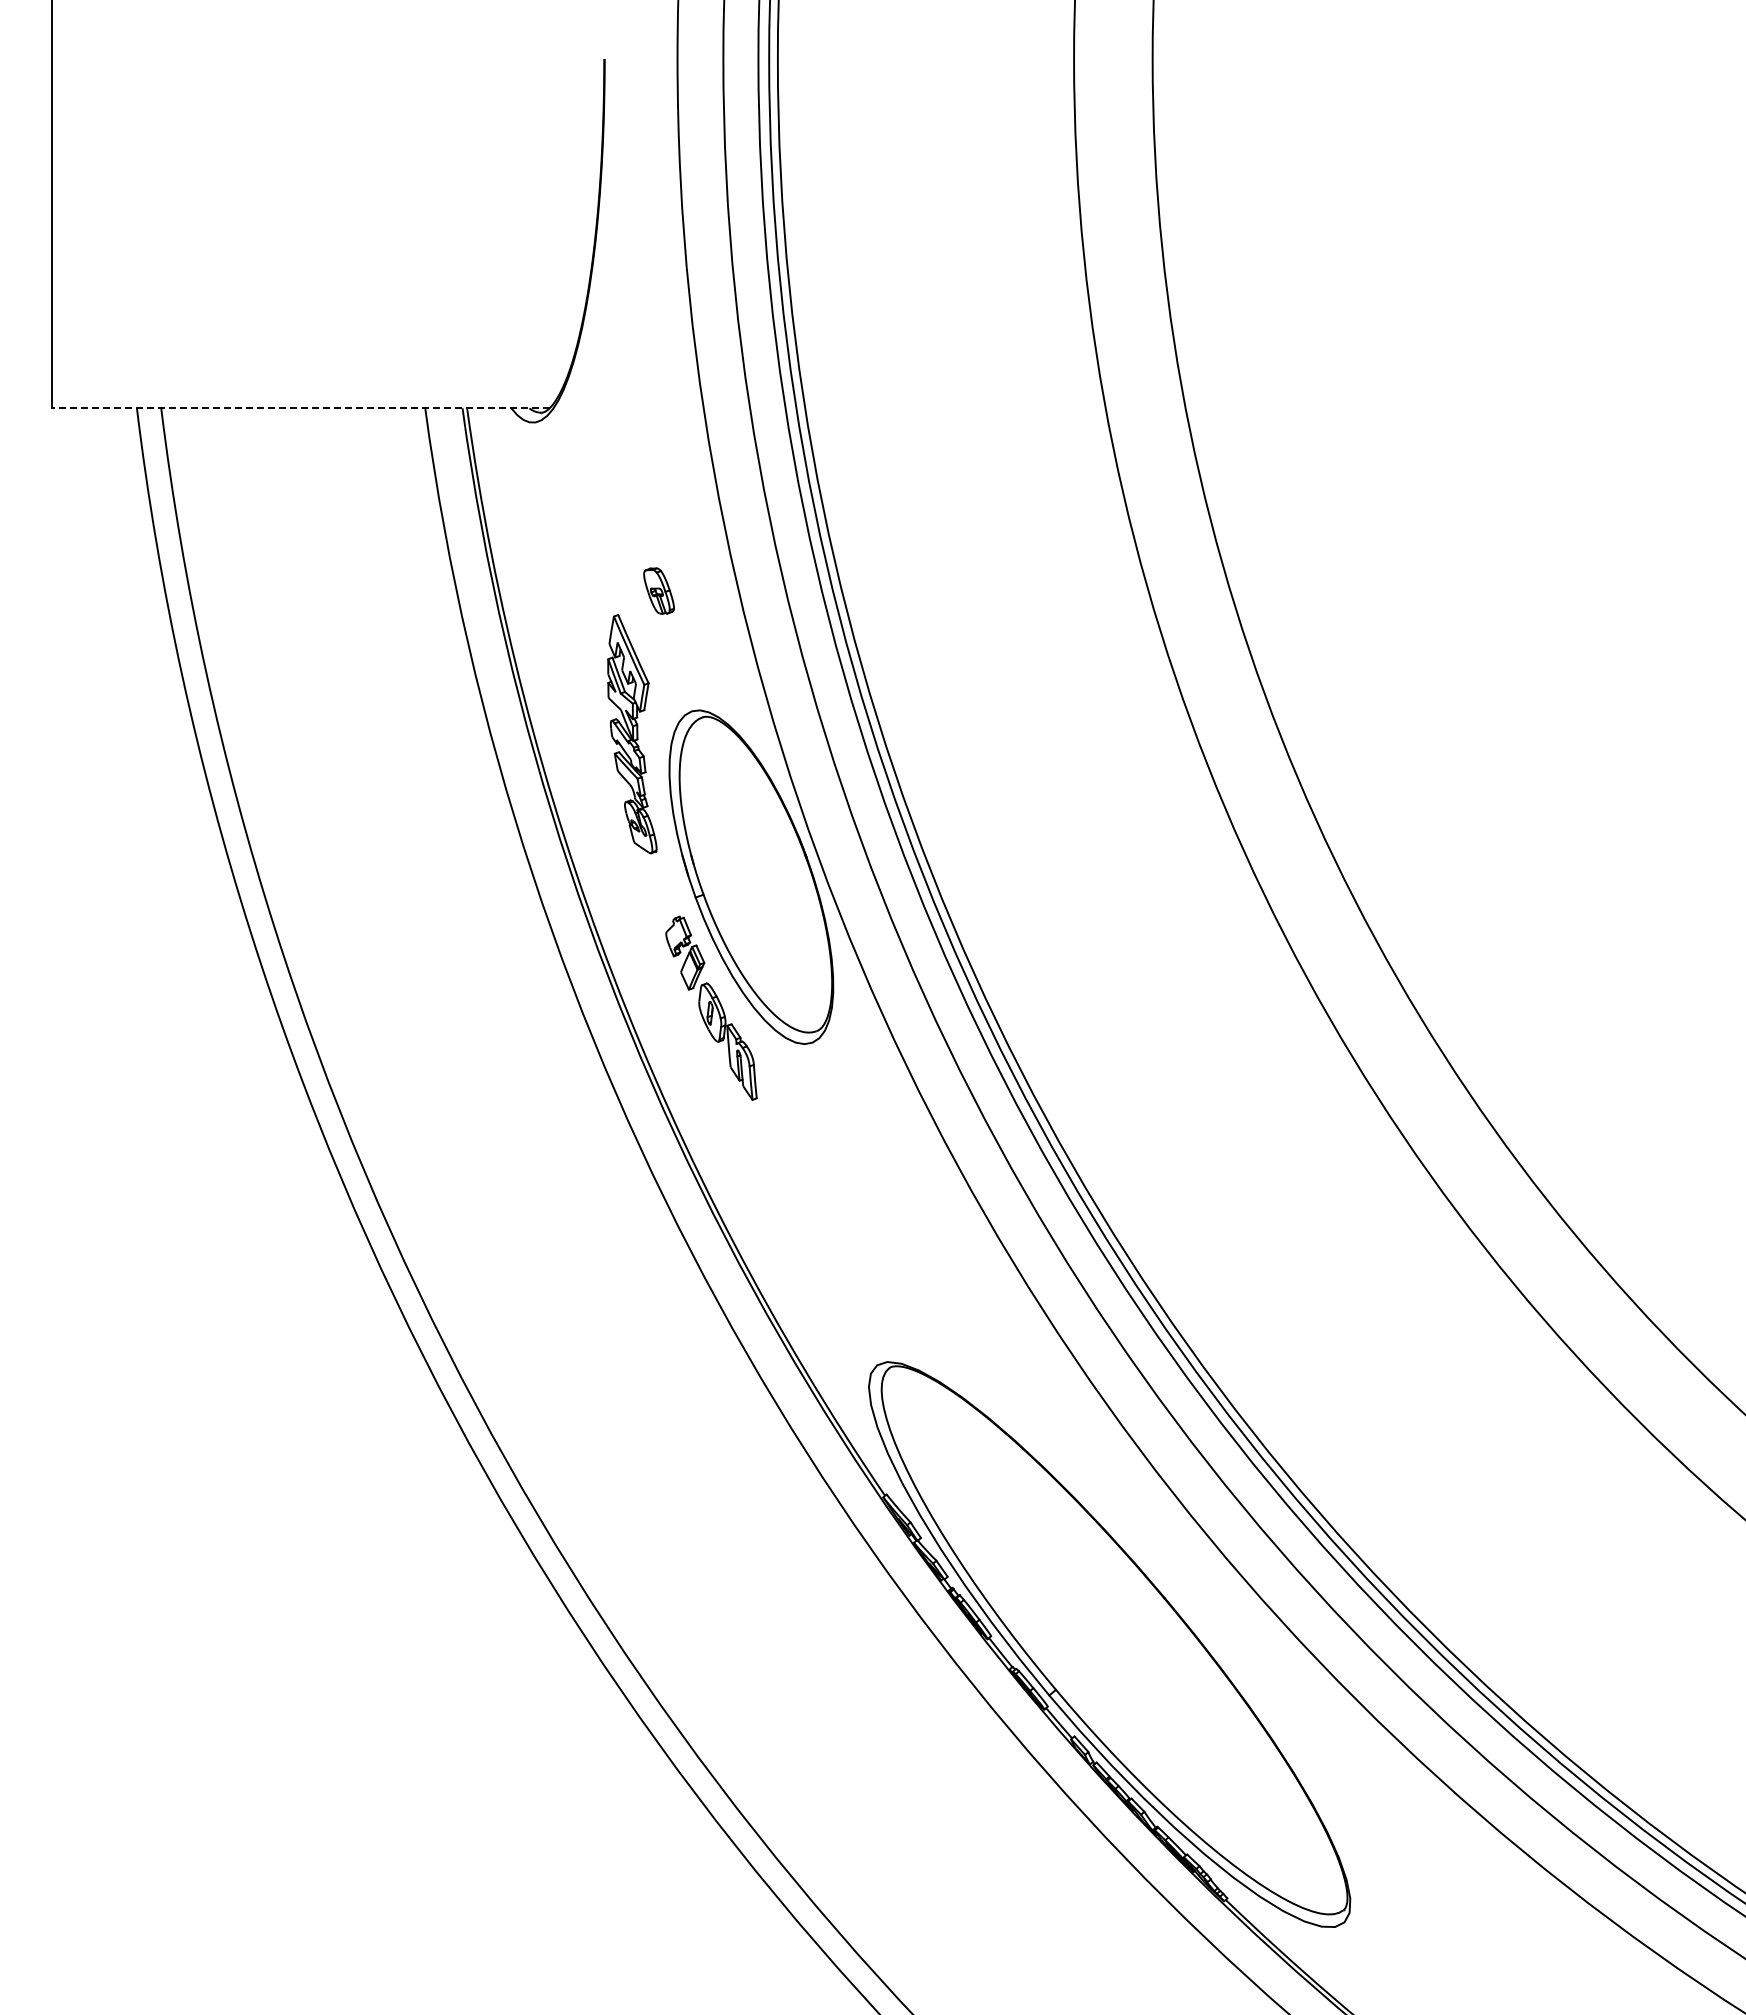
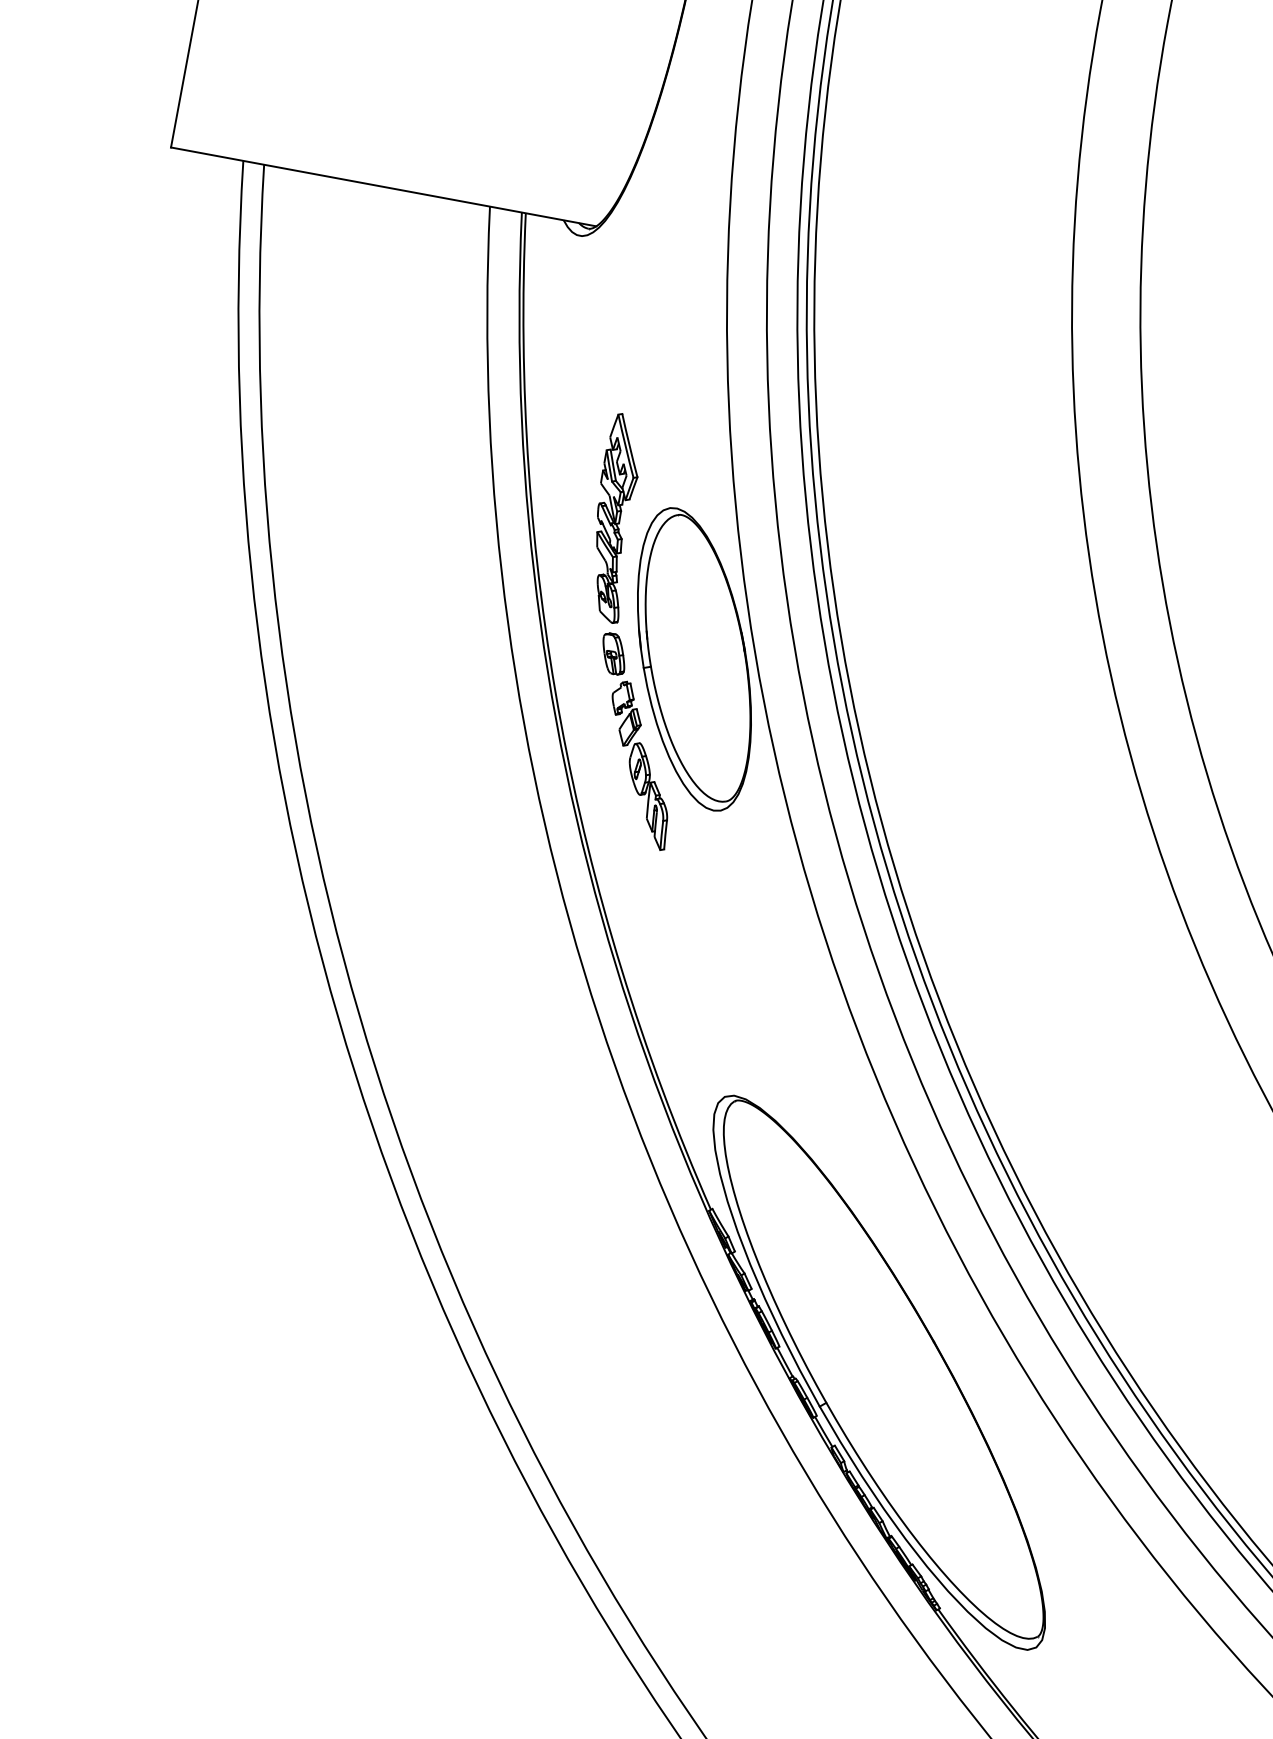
line: (301, 408) -> (384, 187), dashed -> solid
part: (658, 590) -> (613, 653), moved

